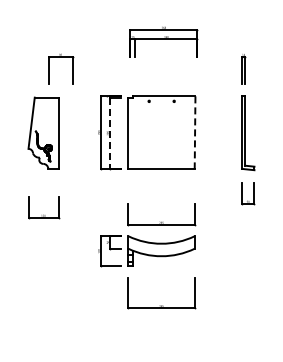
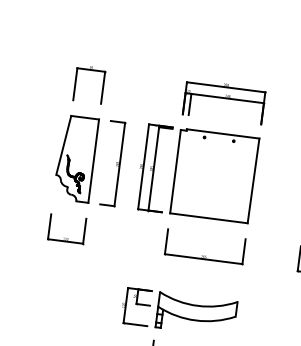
part: (163, 41) -> (223, 100), moved
part: (61, 57) -> (92, 70), moved
part: (75, 133) -> (113, 163), added
line: (109, 133) -> (153, 169), dashed -> solid
line: (195, 133) -> (253, 181), dashed -> solid
part: (43, 214) -> (66, 237), moved
part: (161, 221) -> (204, 255), moved

